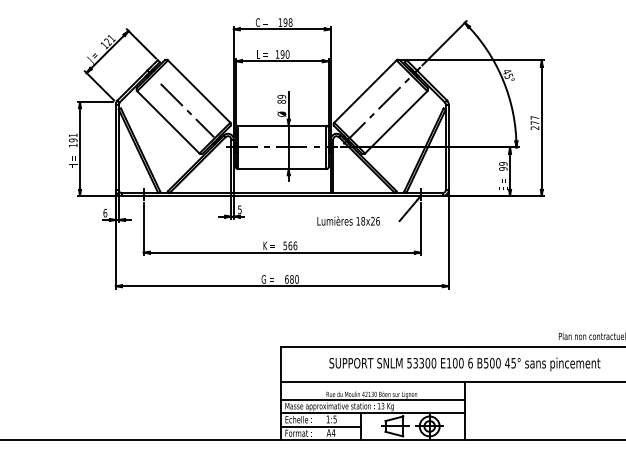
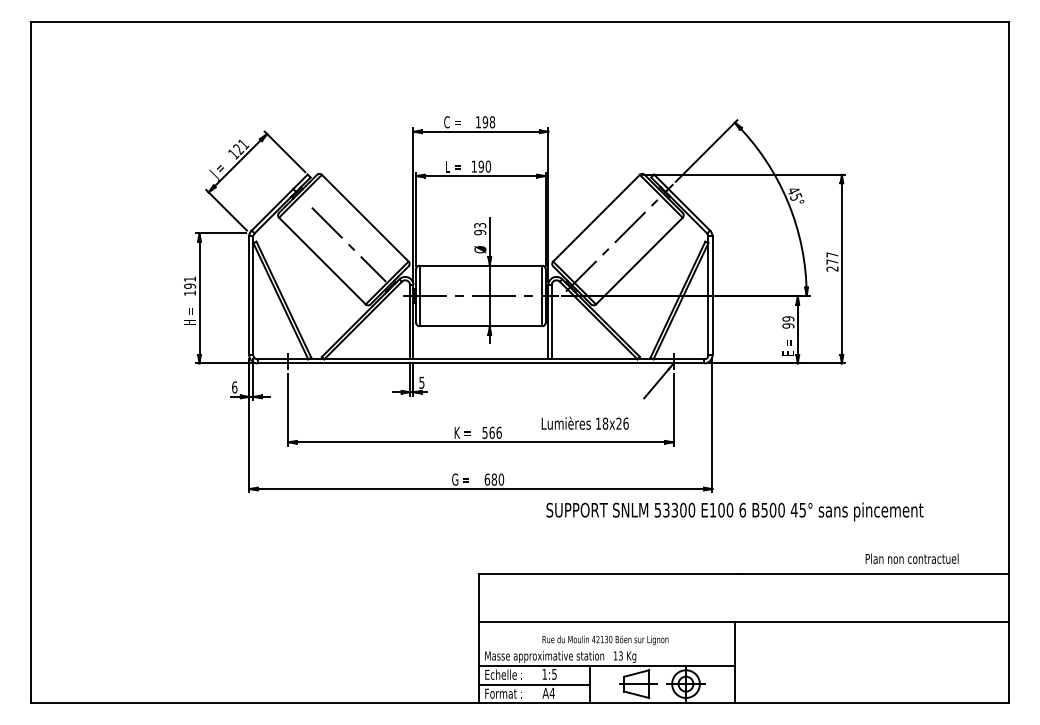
text: (282, 98) -> (480, 228), 89 -> 93
text: (348, 220) -> (584, 422), moved
text: (464, 364) -> (734, 511), moved
line: (372, 400) -> (606, 647), removed

